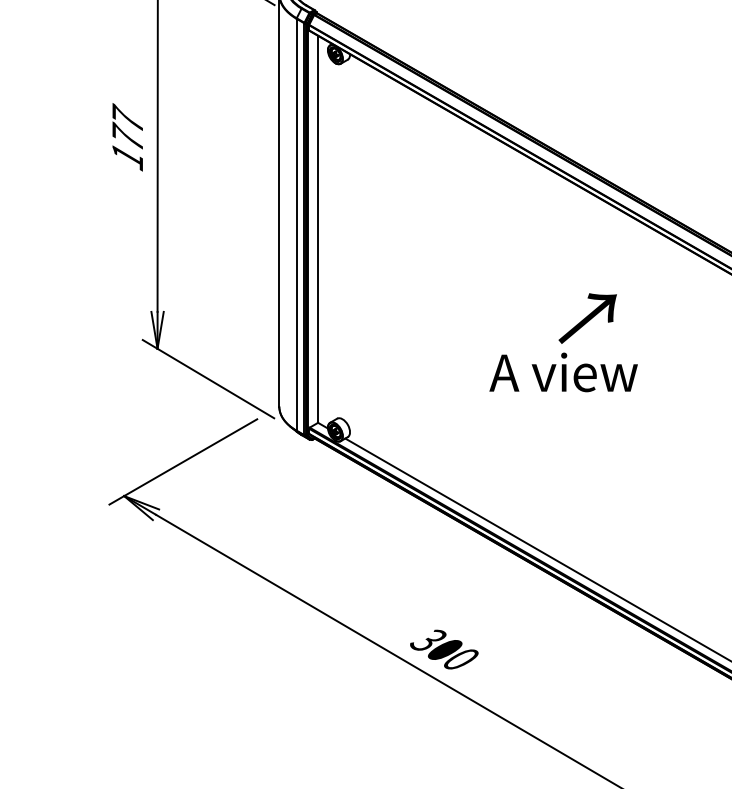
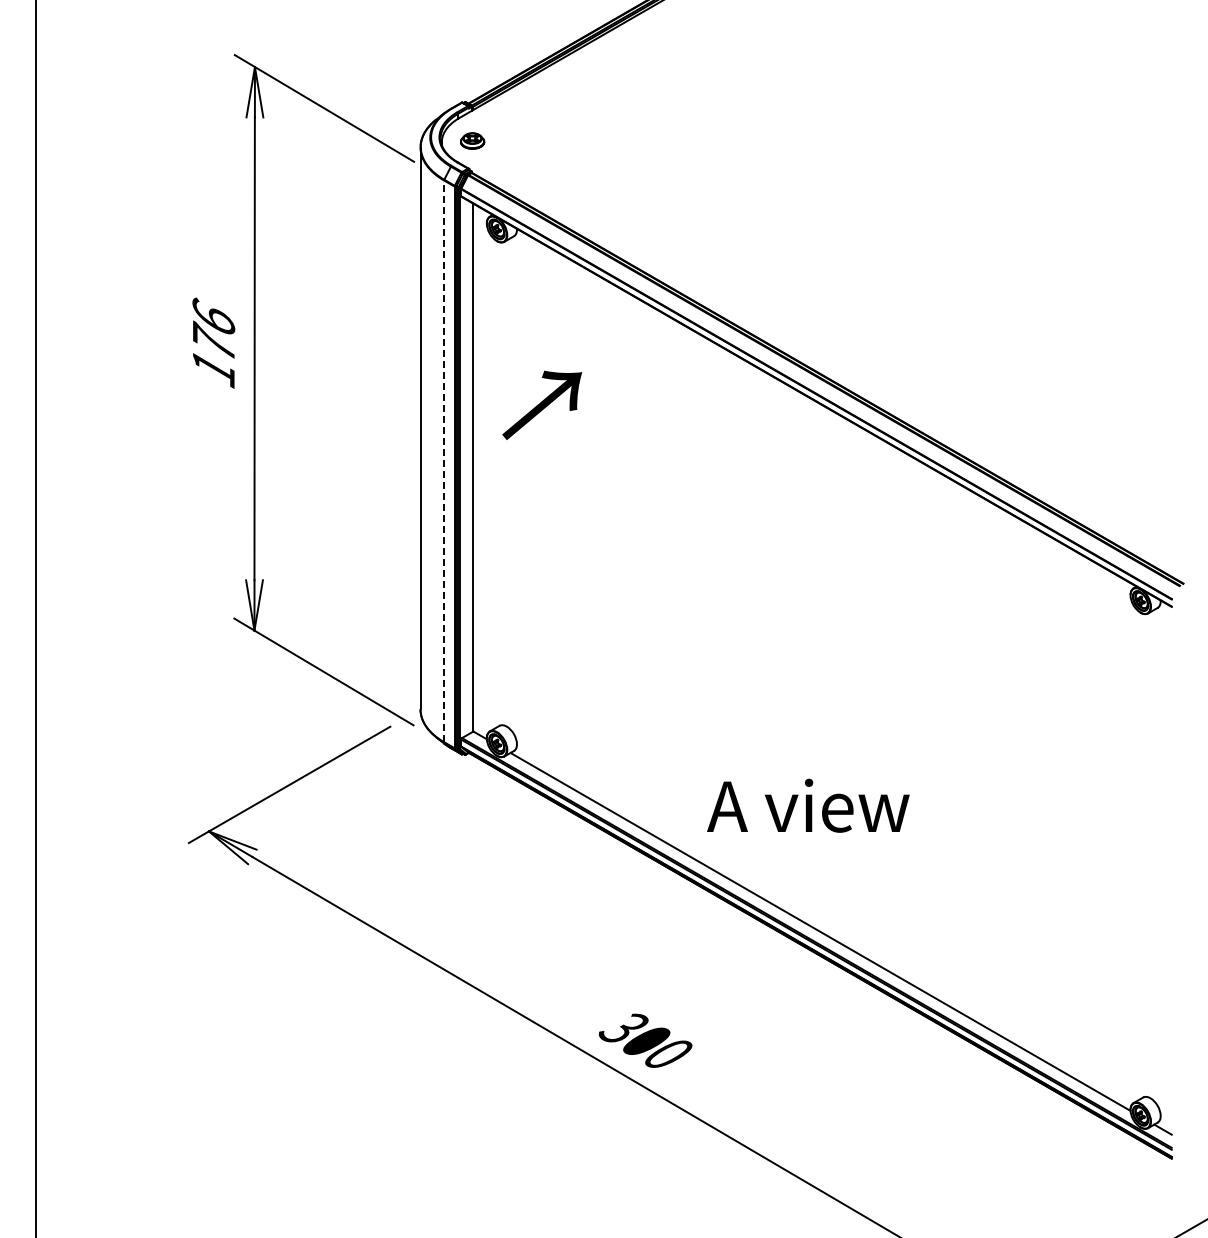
text: (127, 117) -> (213, 314), 177 -> 176
line: (296, 224) -> (444, 461), solid -> dashed
text: (587, 317) -> (542, 404), moved
text: (563, 372) -> (808, 805), moved

